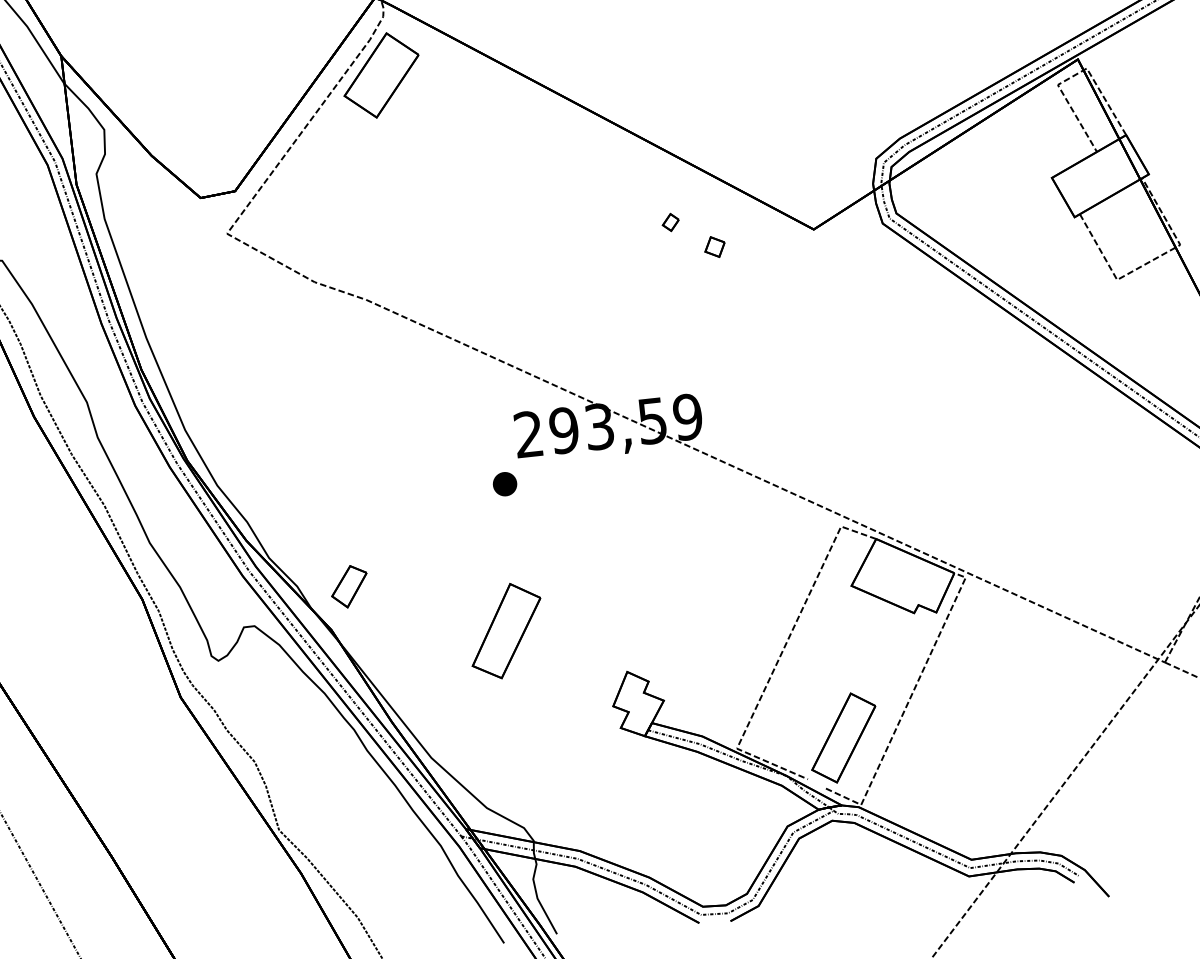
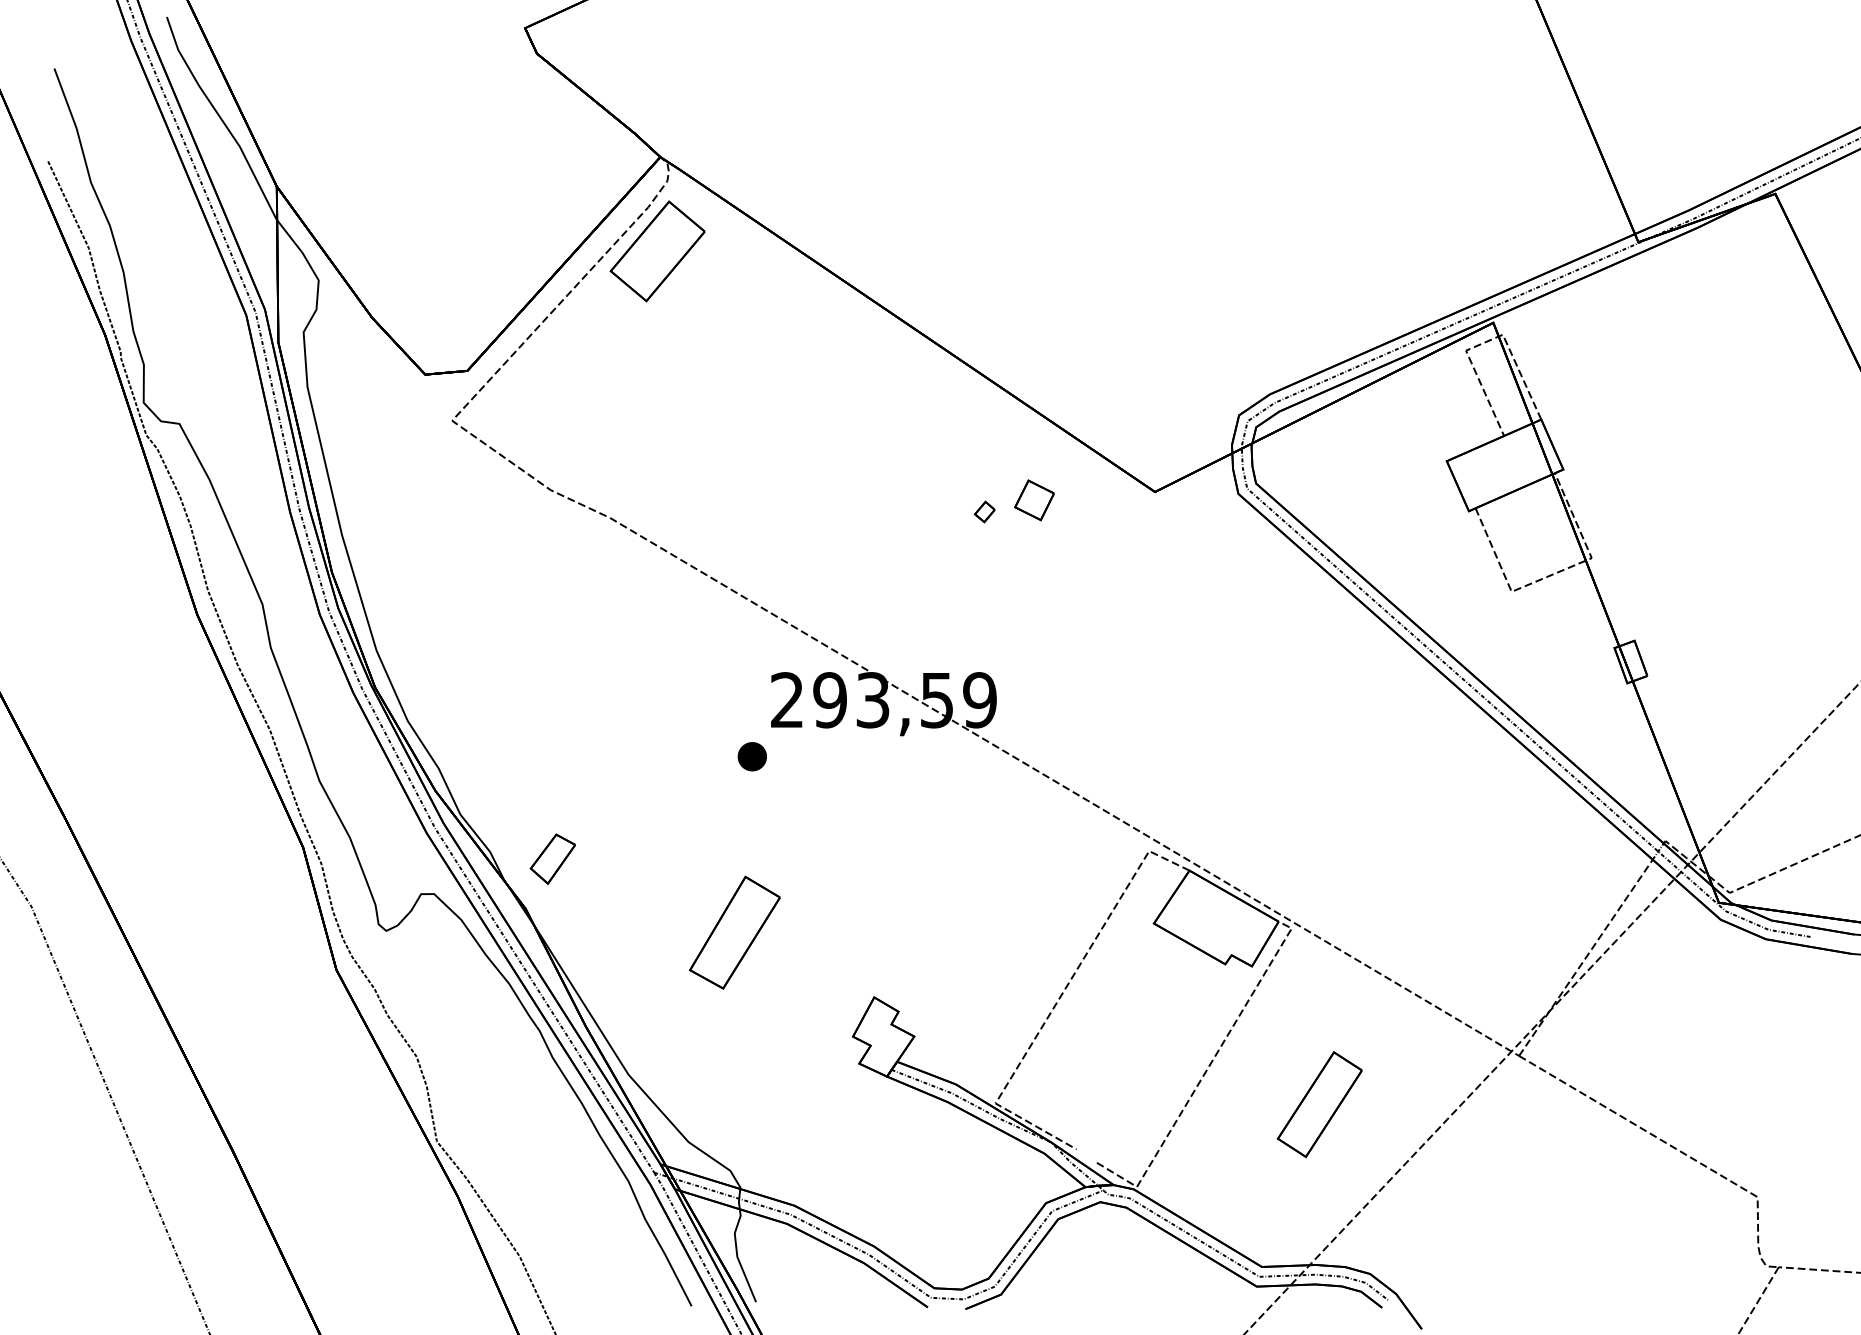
part: (670, 222) -> (984, 511), moved
part: (714, 246) -> (1034, 499), size x1.6
part: (843, 737) -> (1319, 1104), moved

